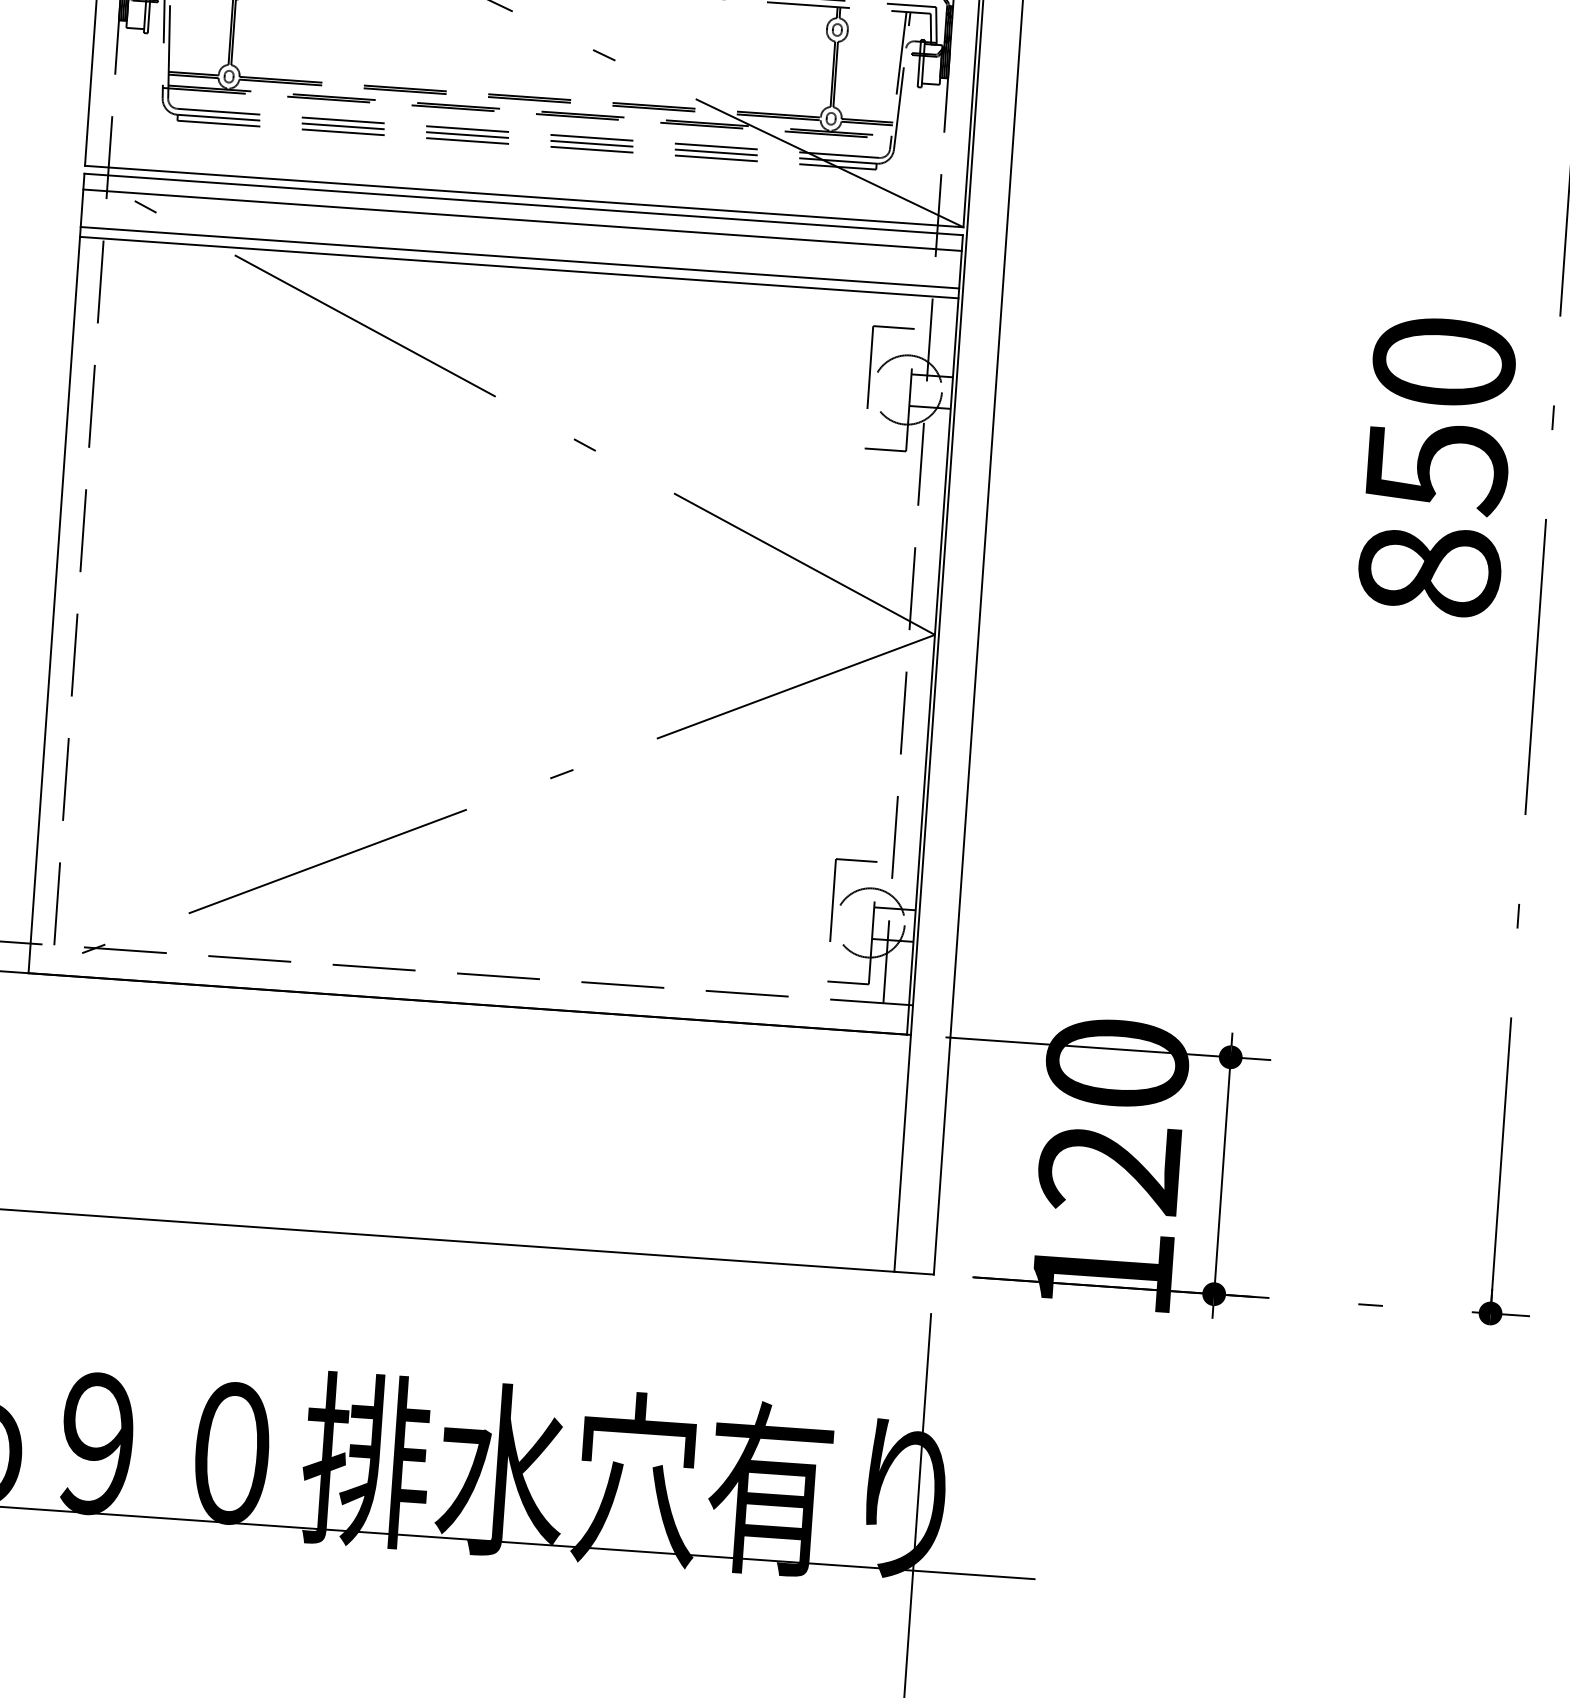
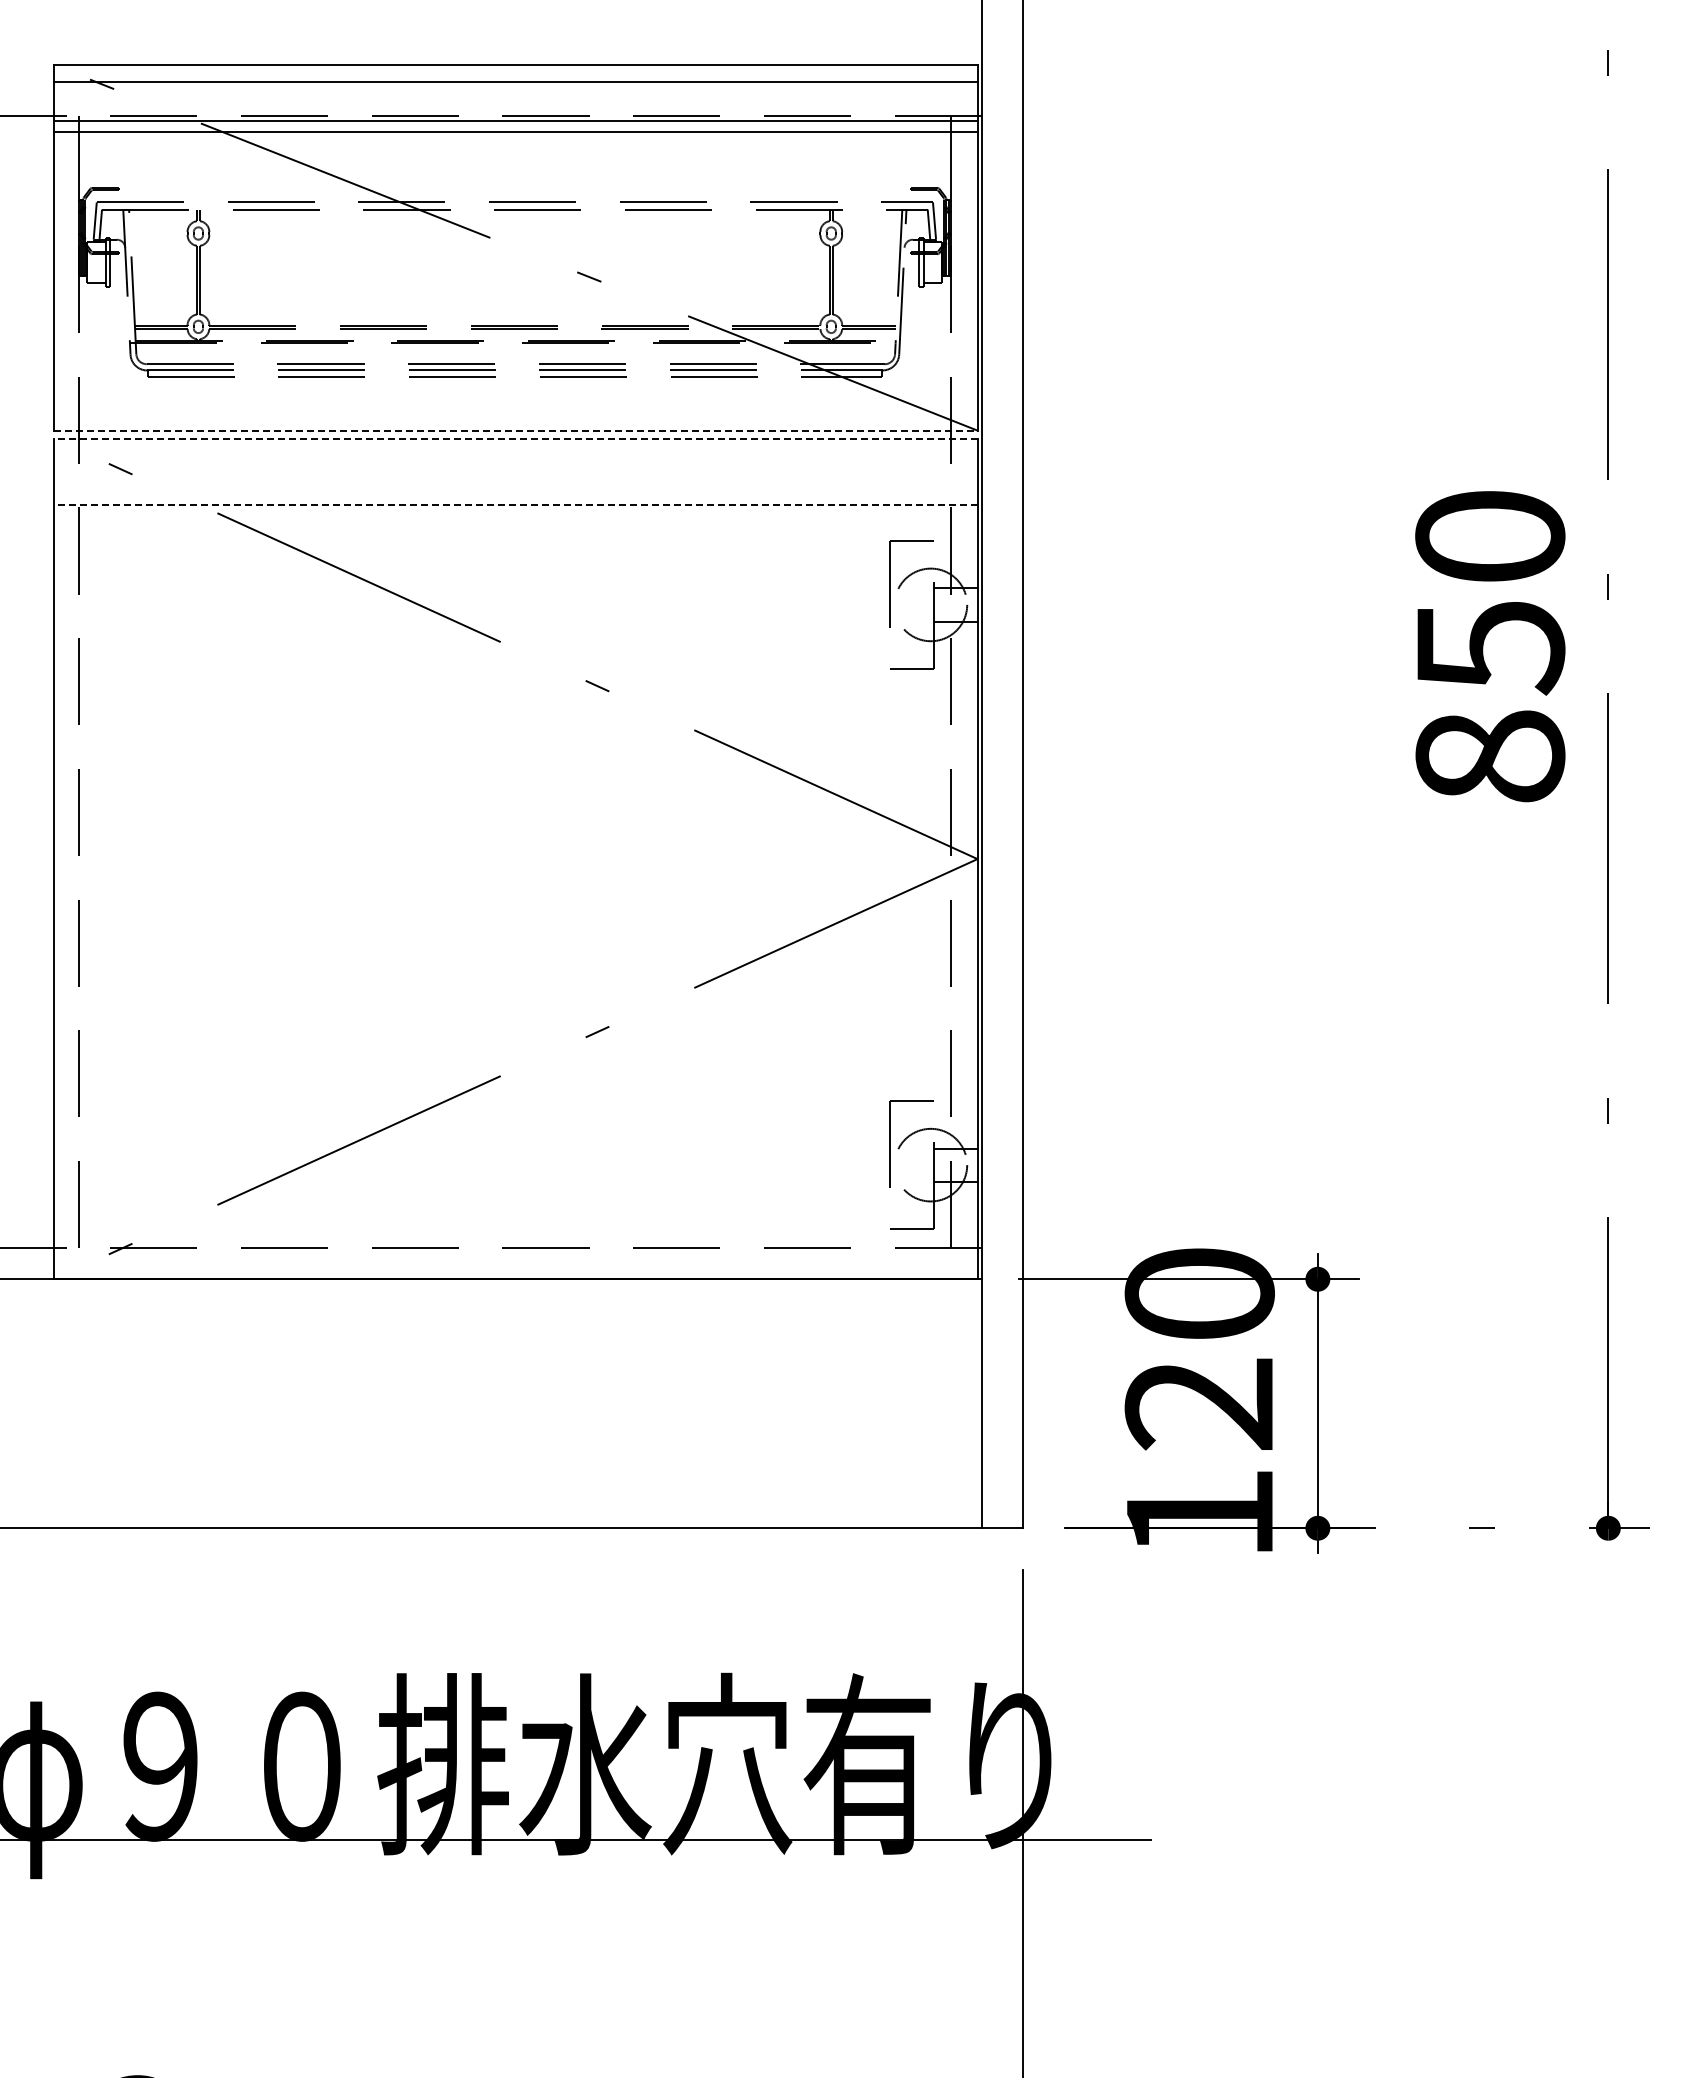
line: (523, 196) -> (515, 430), solid -> dashed
line: (523, 204) -> (515, 438), solid -> dashed
line: (522, 220) -> (515, 455), removed
line: (519, 257) -> (515, 494), removed
line: (518, 267) -> (515, 505), solid -> dashed

